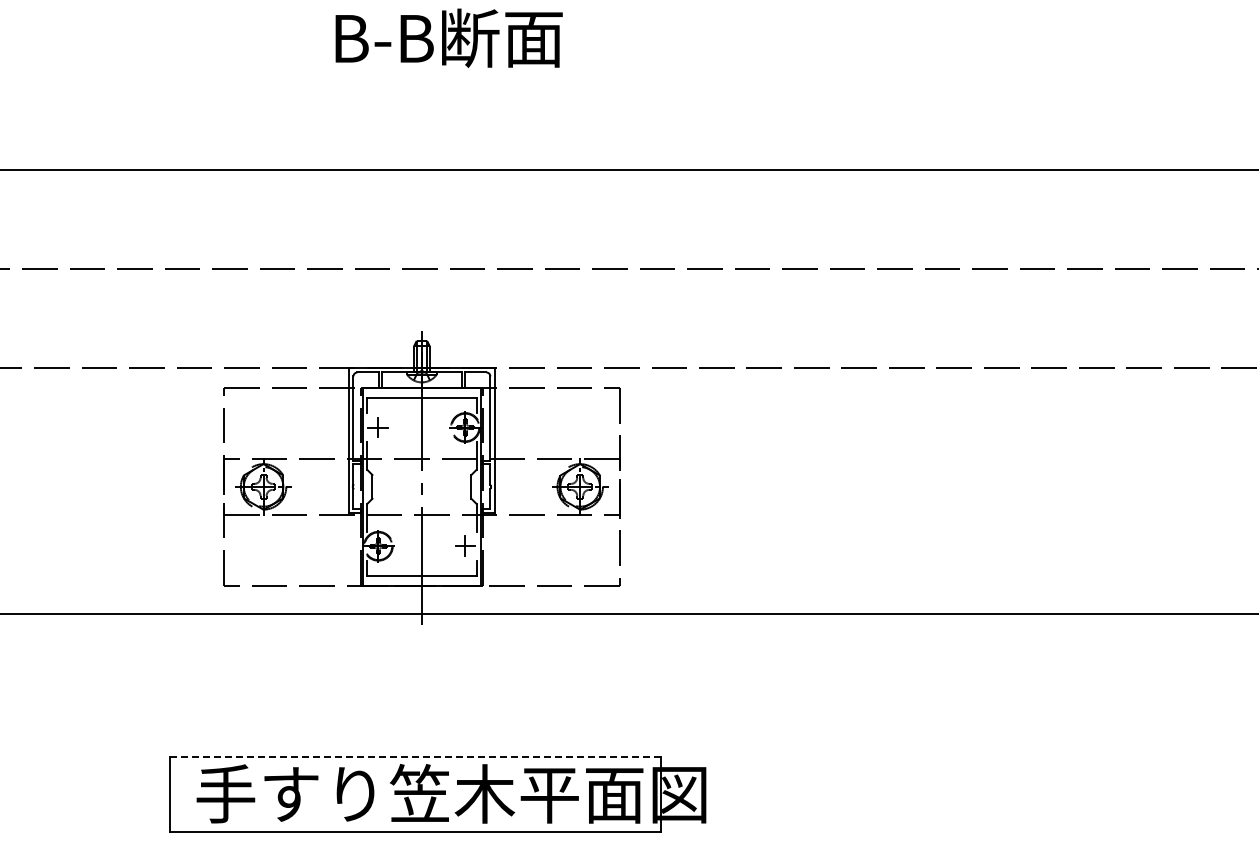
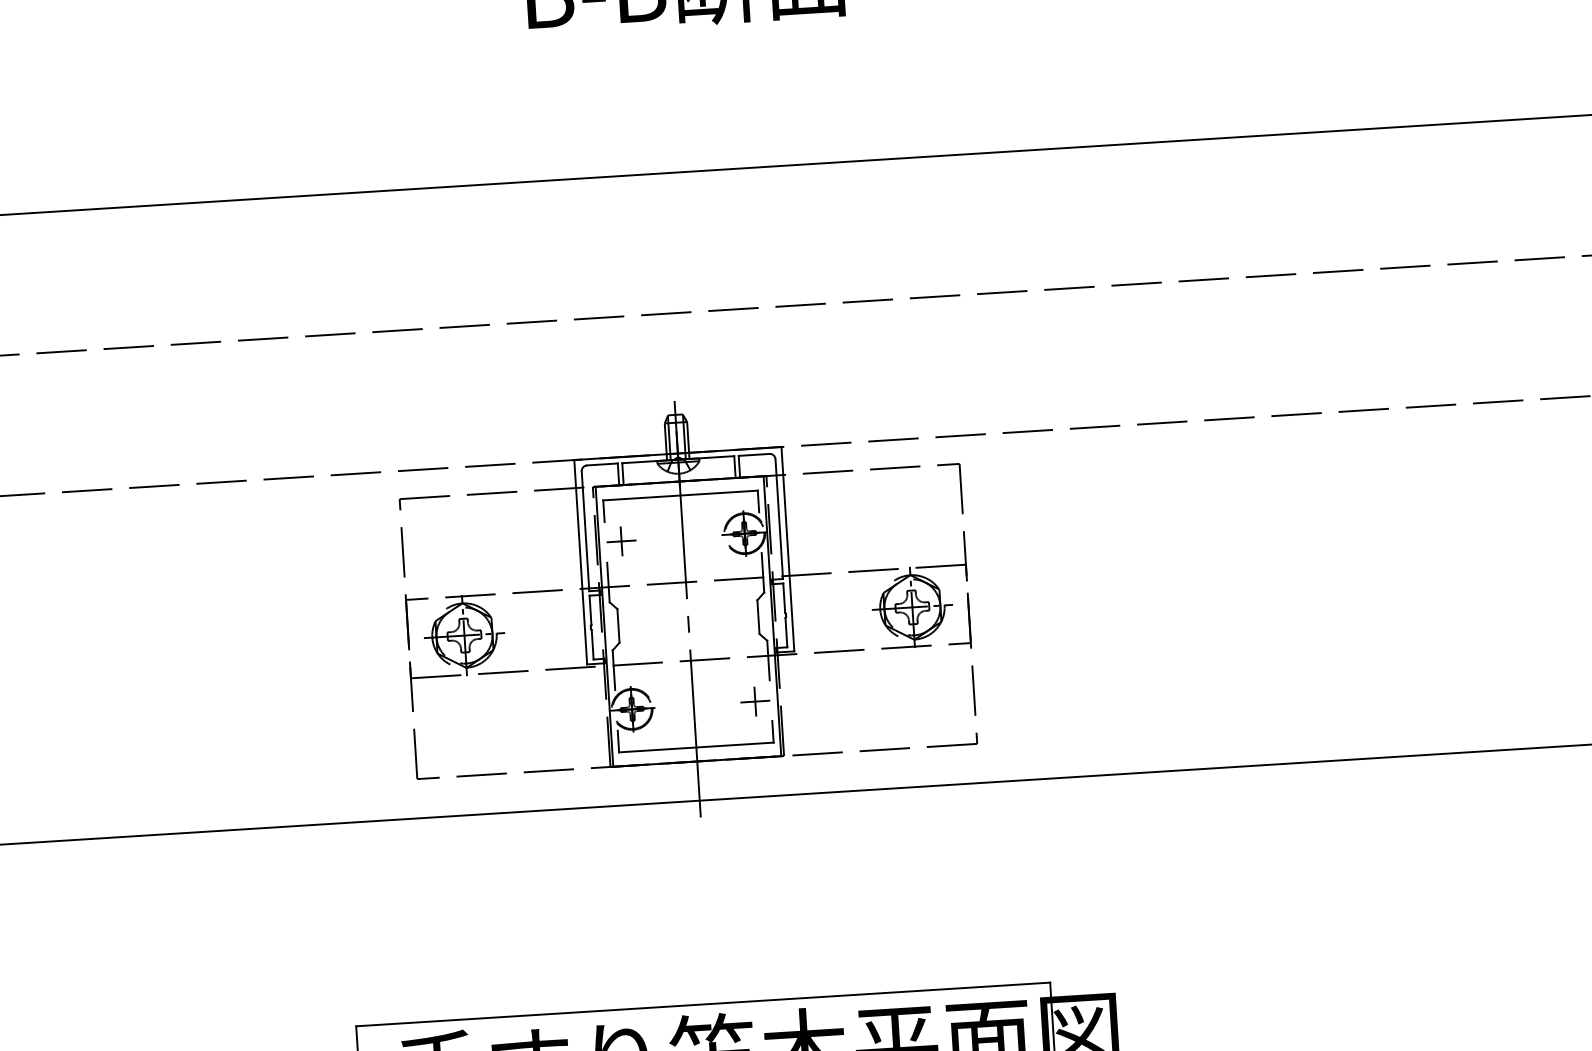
line: (415, 757) -> (703, 1004), dashed -> solid

